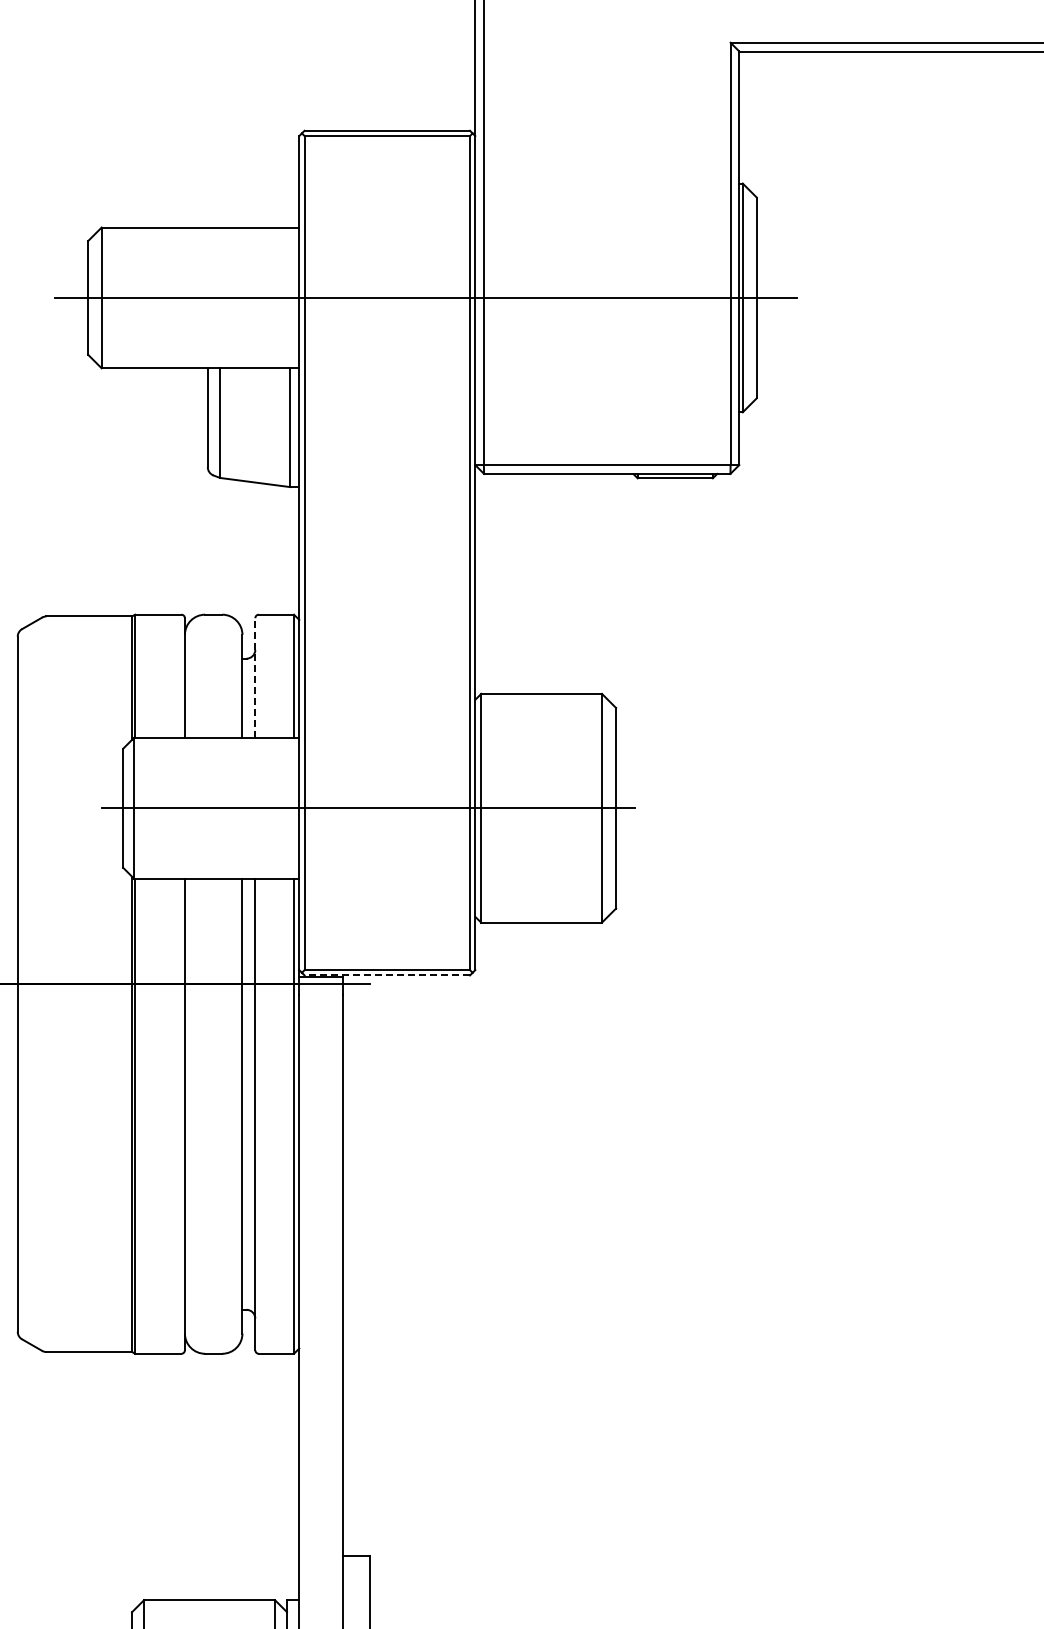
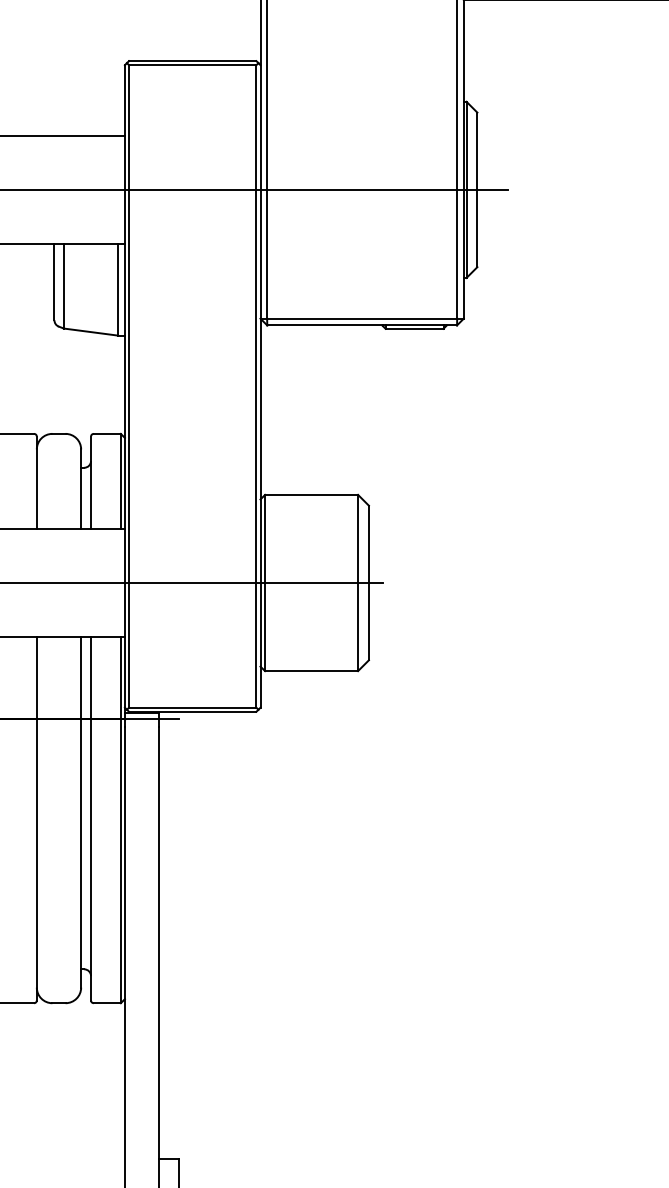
line: (255, 678) -> (91, 483), dashed -> solid
line: (387, 975) -> (192, 711), dashed -> solid

